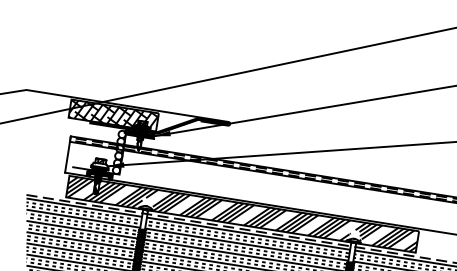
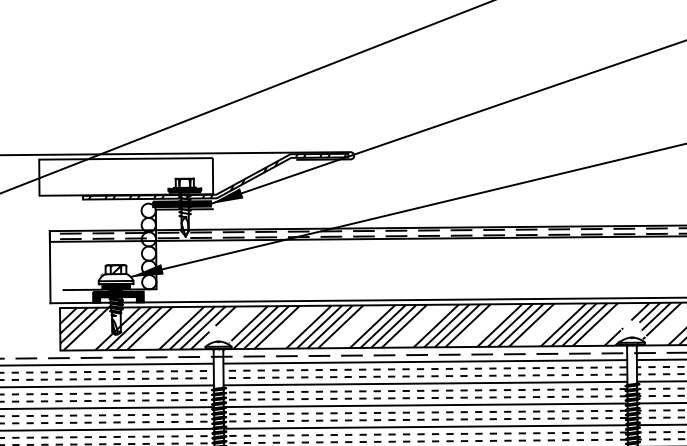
hatch: (113, 115) -> (125, 176), removed

